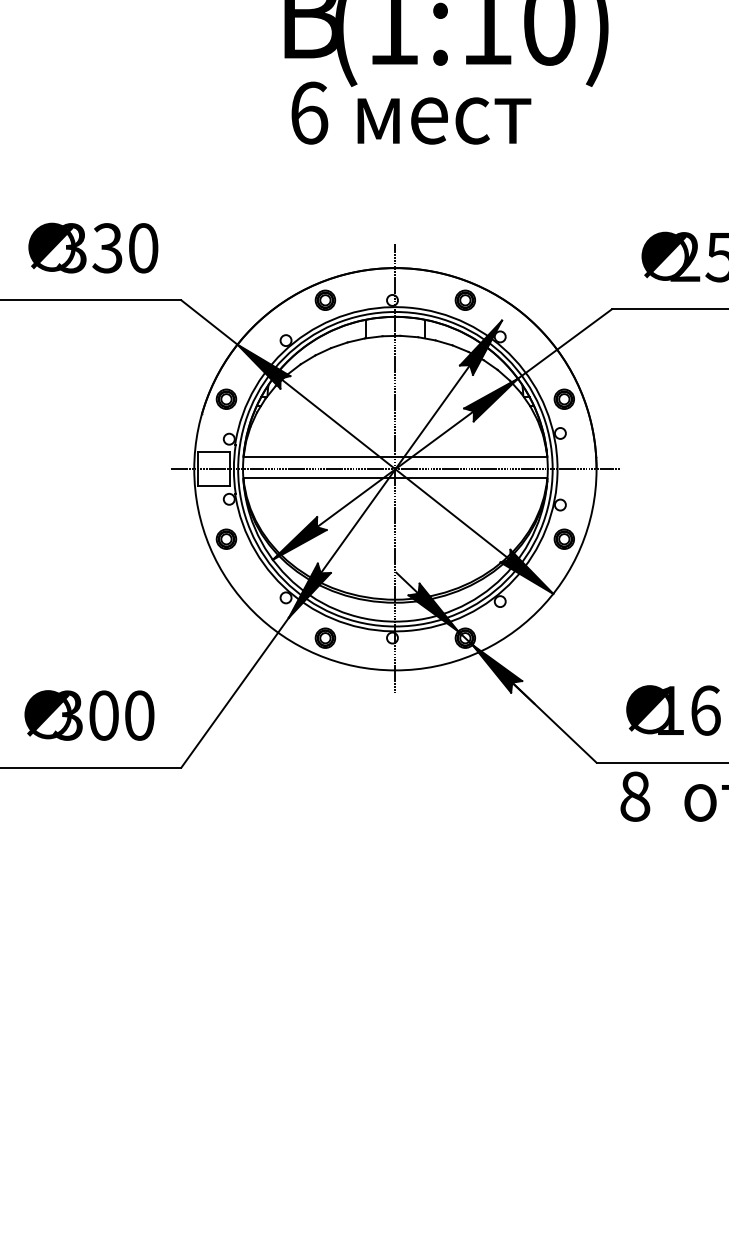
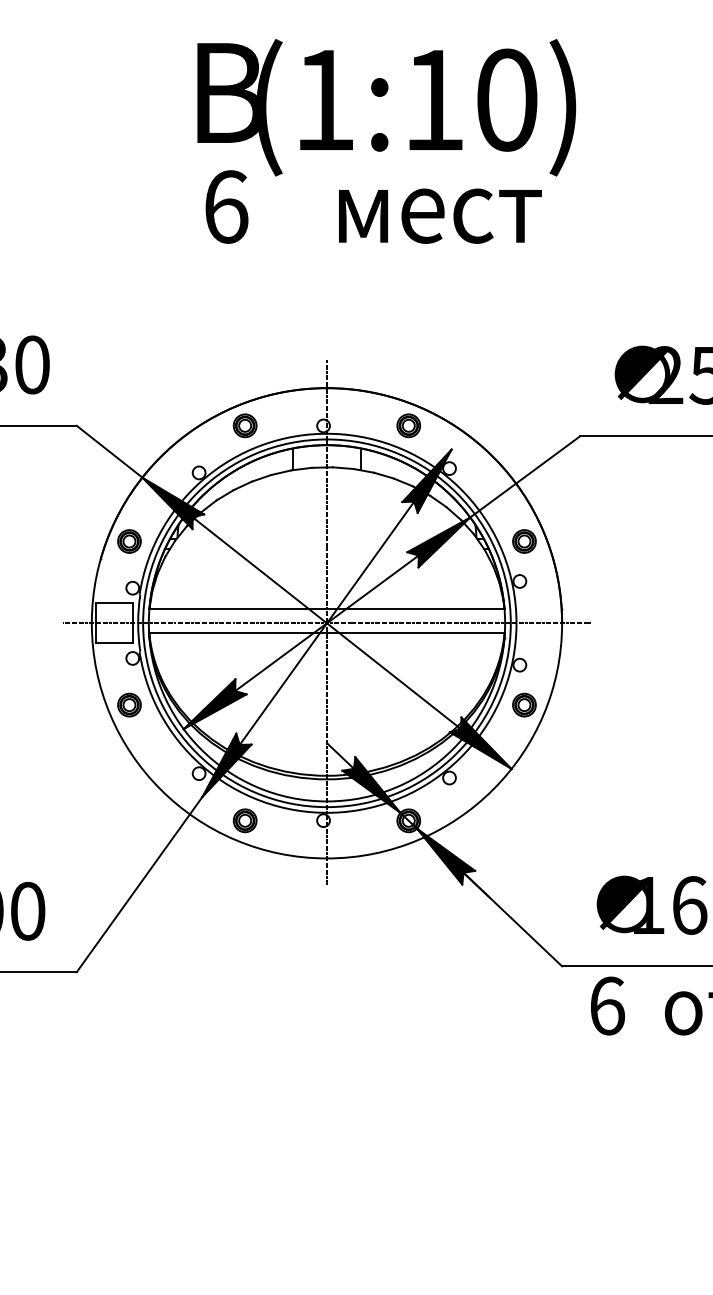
text: (444, 120) -> (440, 215), moved
text: (635, 796) -> (607, 1005), 8 -> 6

